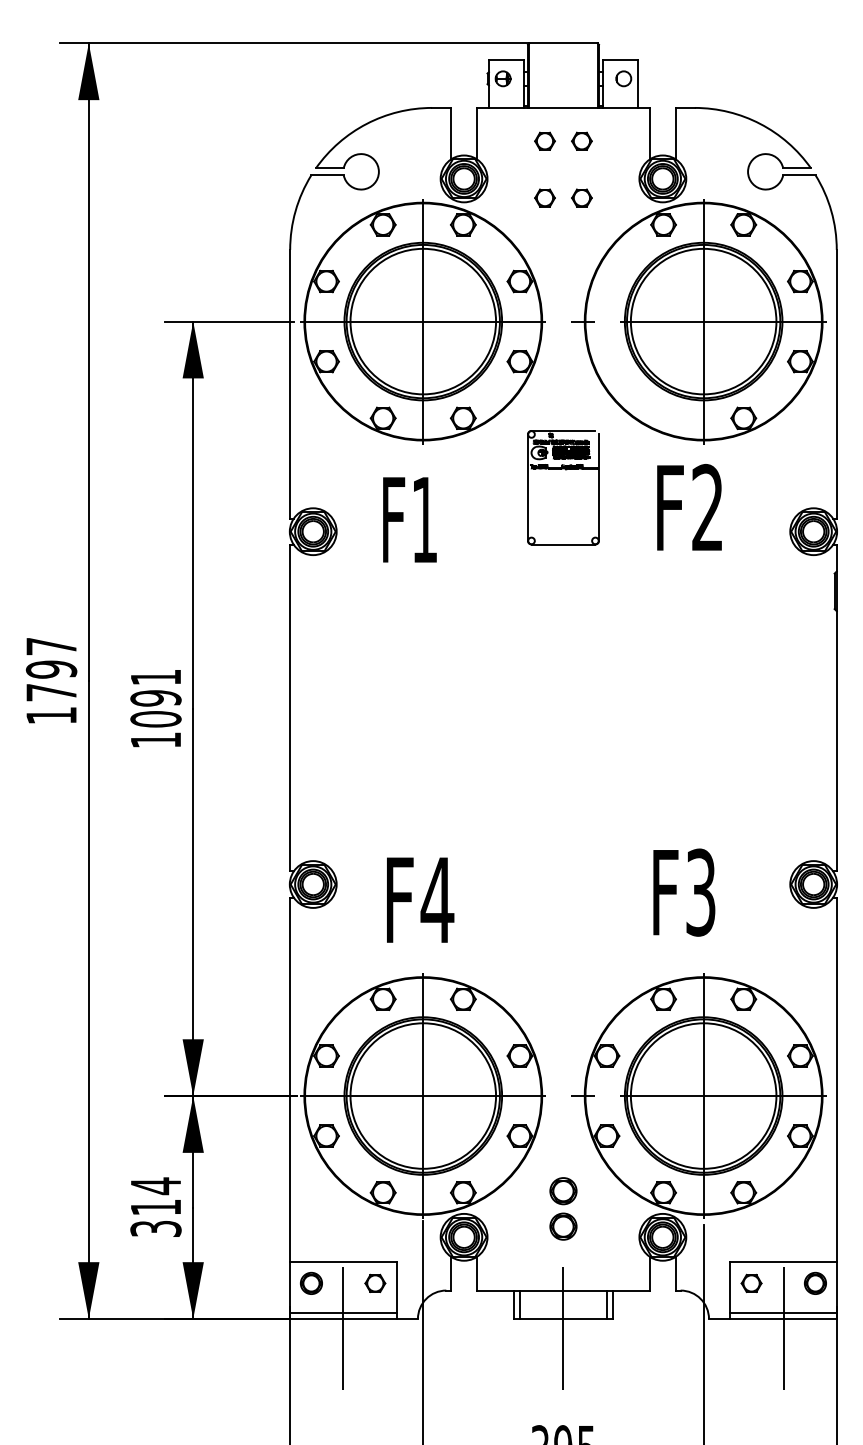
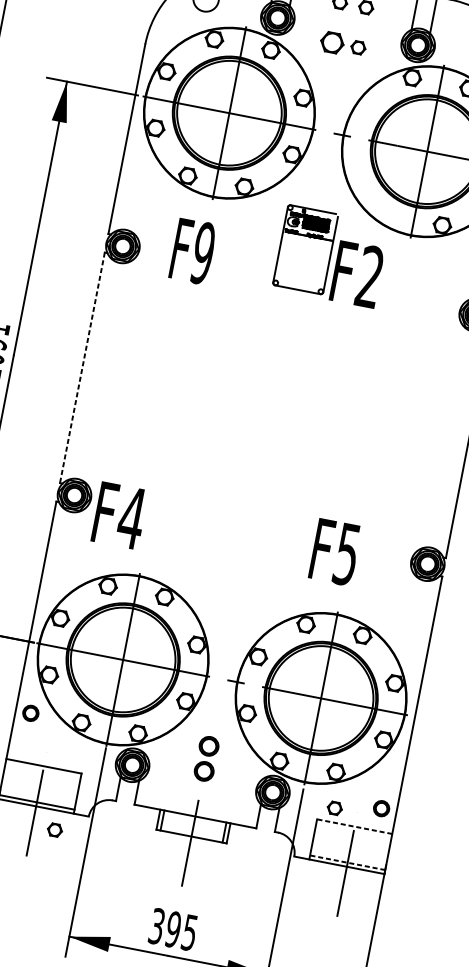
part: (544, 197) -> (332, 42), size x1.6
text: (689, 507) -> (357, 274), moved
text: (424, 519) -> (203, 253), F1 -> F9
line: (290, 708) -> (82, 368), solid -> dashed
text: (700, 892) -> (346, 554), F3 -> F5
text: (420, 899) -> (119, 515), moved
line: (783, 1262) -> (354, 826), solid -> dashed
part: (311, 1282) -> (31, 712), moved
part: (375, 1282) -> (55, 829), moved
part: (751, 1282) -> (334, 807), moved
part: (815, 1282) -> (381, 808), moved
line: (783, 1313) -> (347, 862), solid -> dashed

